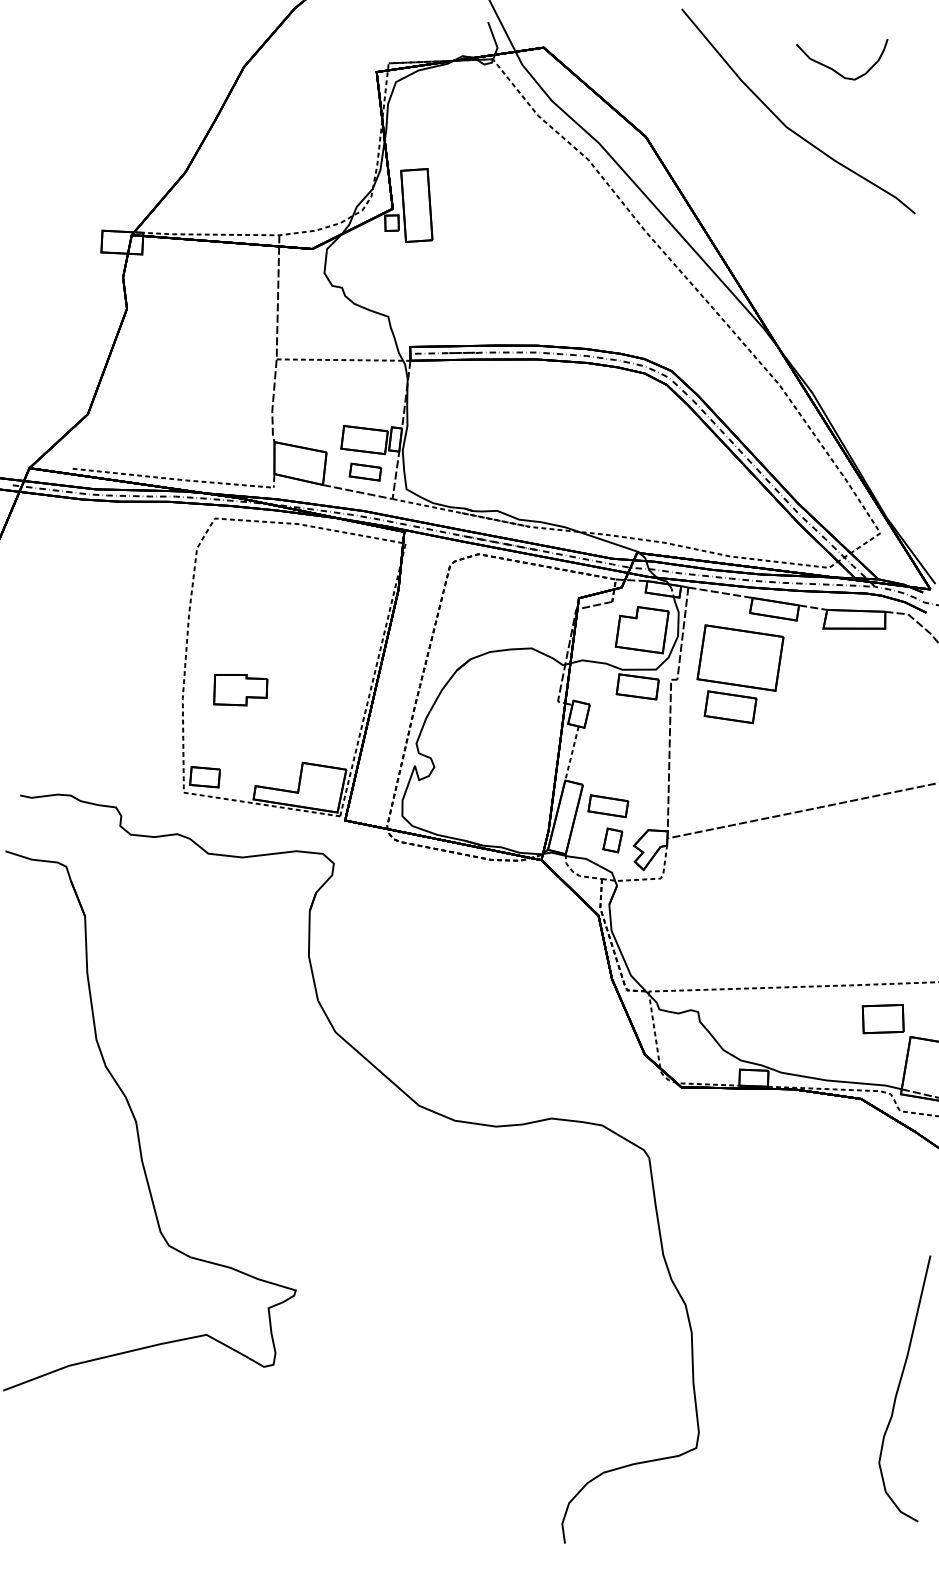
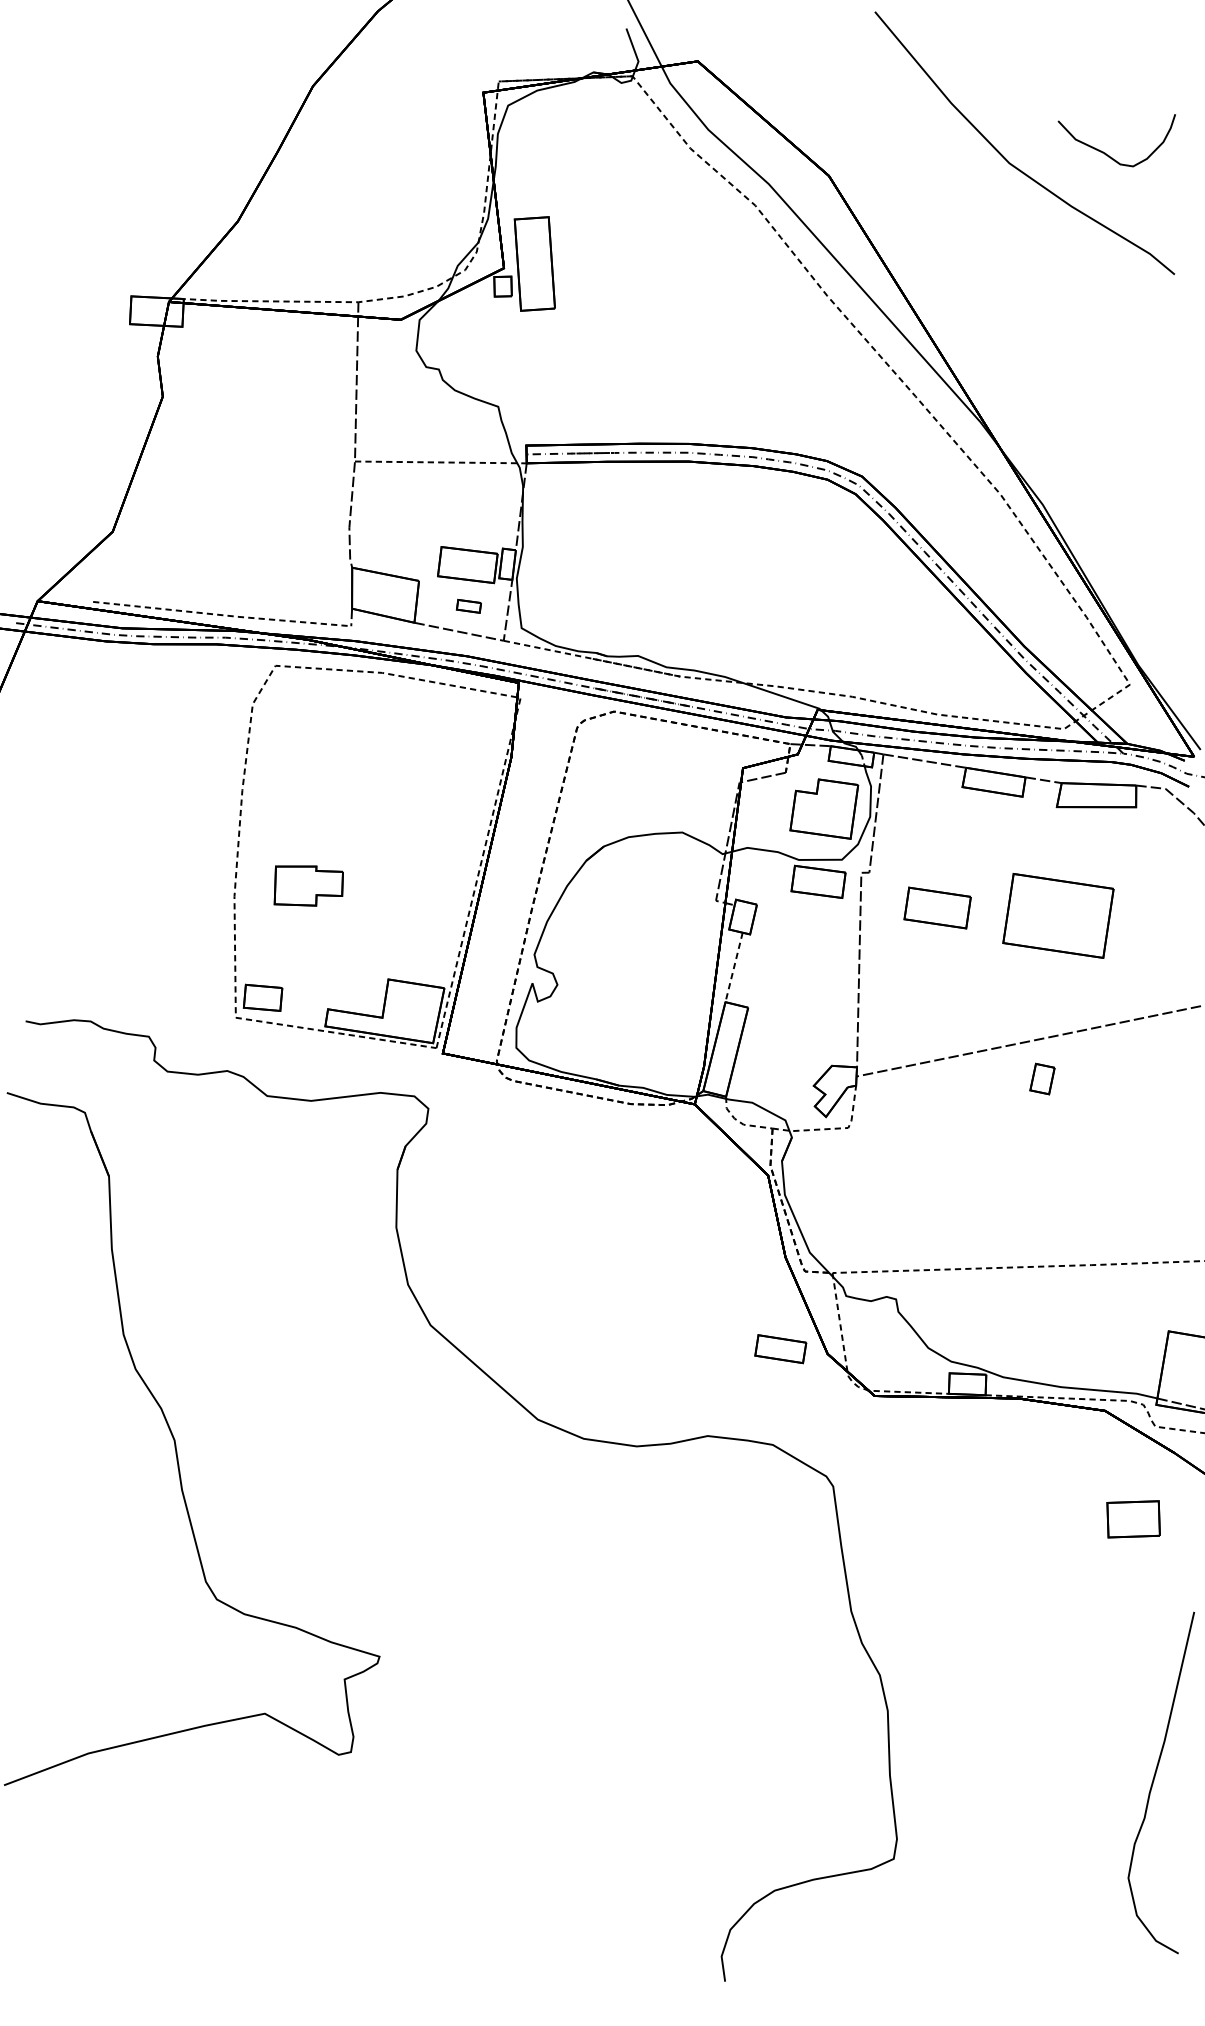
curve: (833, 68) -> (1105, 152), moved
part: (365, 472) -> (468, 606), size x0.6
part: (740, 657) -> (1058, 915), moved
part: (608, 806) -> (780, 1349), moved
part: (612, 840) -> (1042, 1078), moved
part: (883, 1019) -> (1133, 1519), moved

